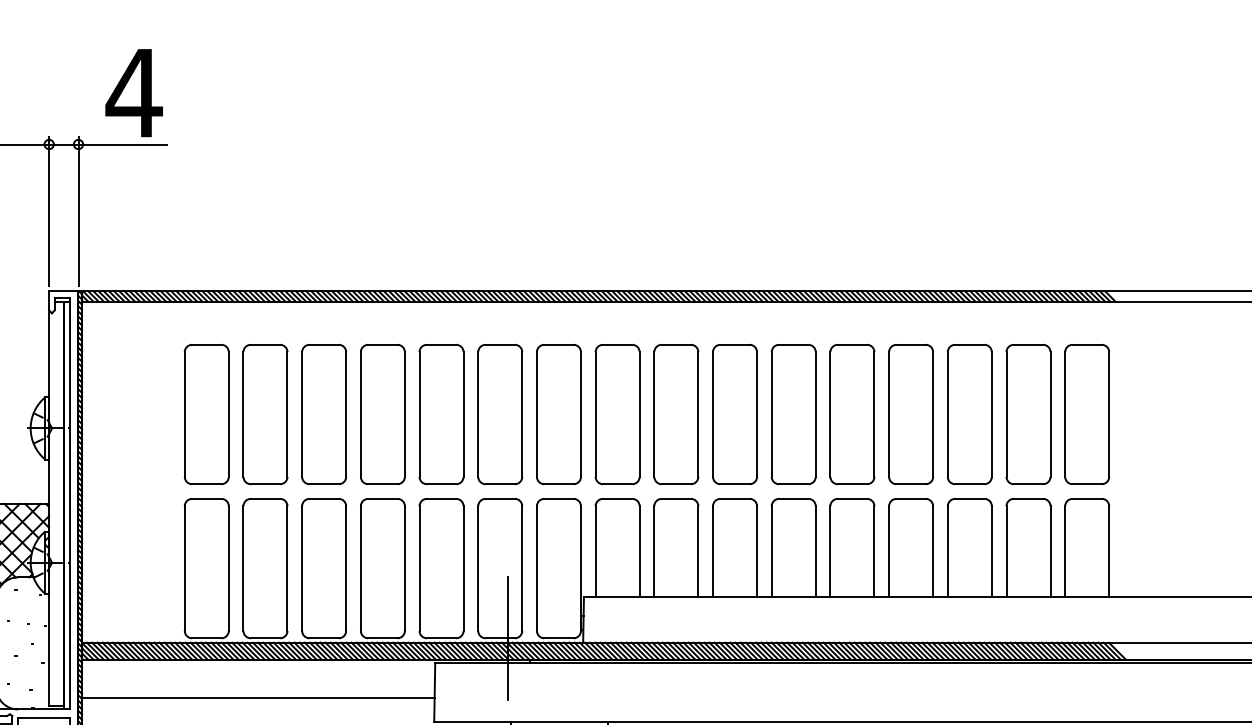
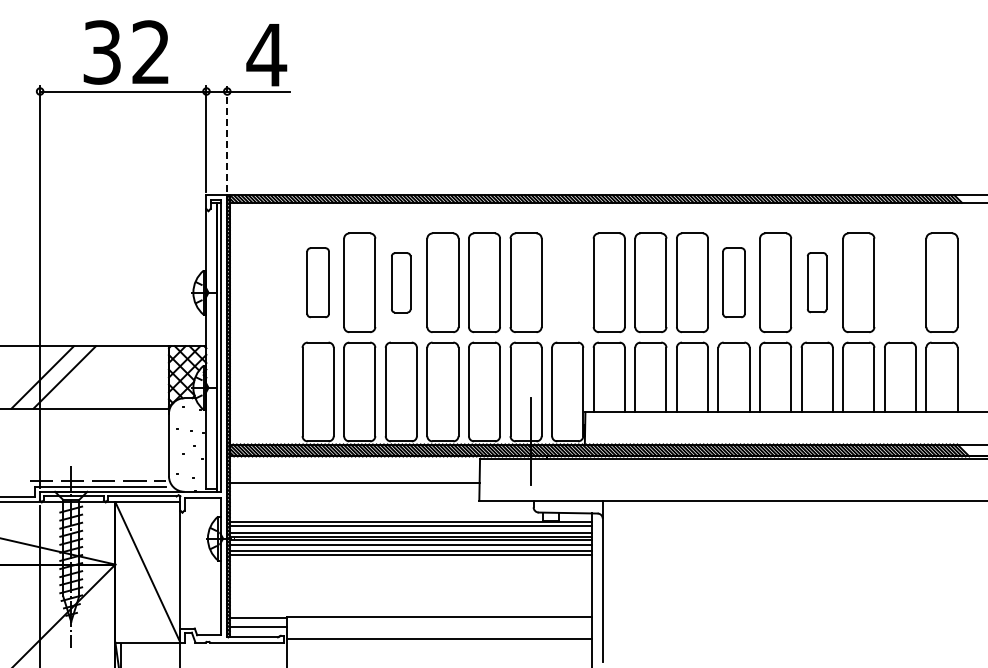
line: (78, 212) -> (227, 139), solid -> dashed
part: (205, 414) -> (317, 282), size x0.7
part: (322, 414) -> (400, 282), size x0.6
part: (558, 414) -> (567, 282), removed
part: (792, 414) -> (733, 282), size x0.7
part: (910, 414) -> (816, 282), size x0.6
part: (1028, 414) -> (900, 282), removed

